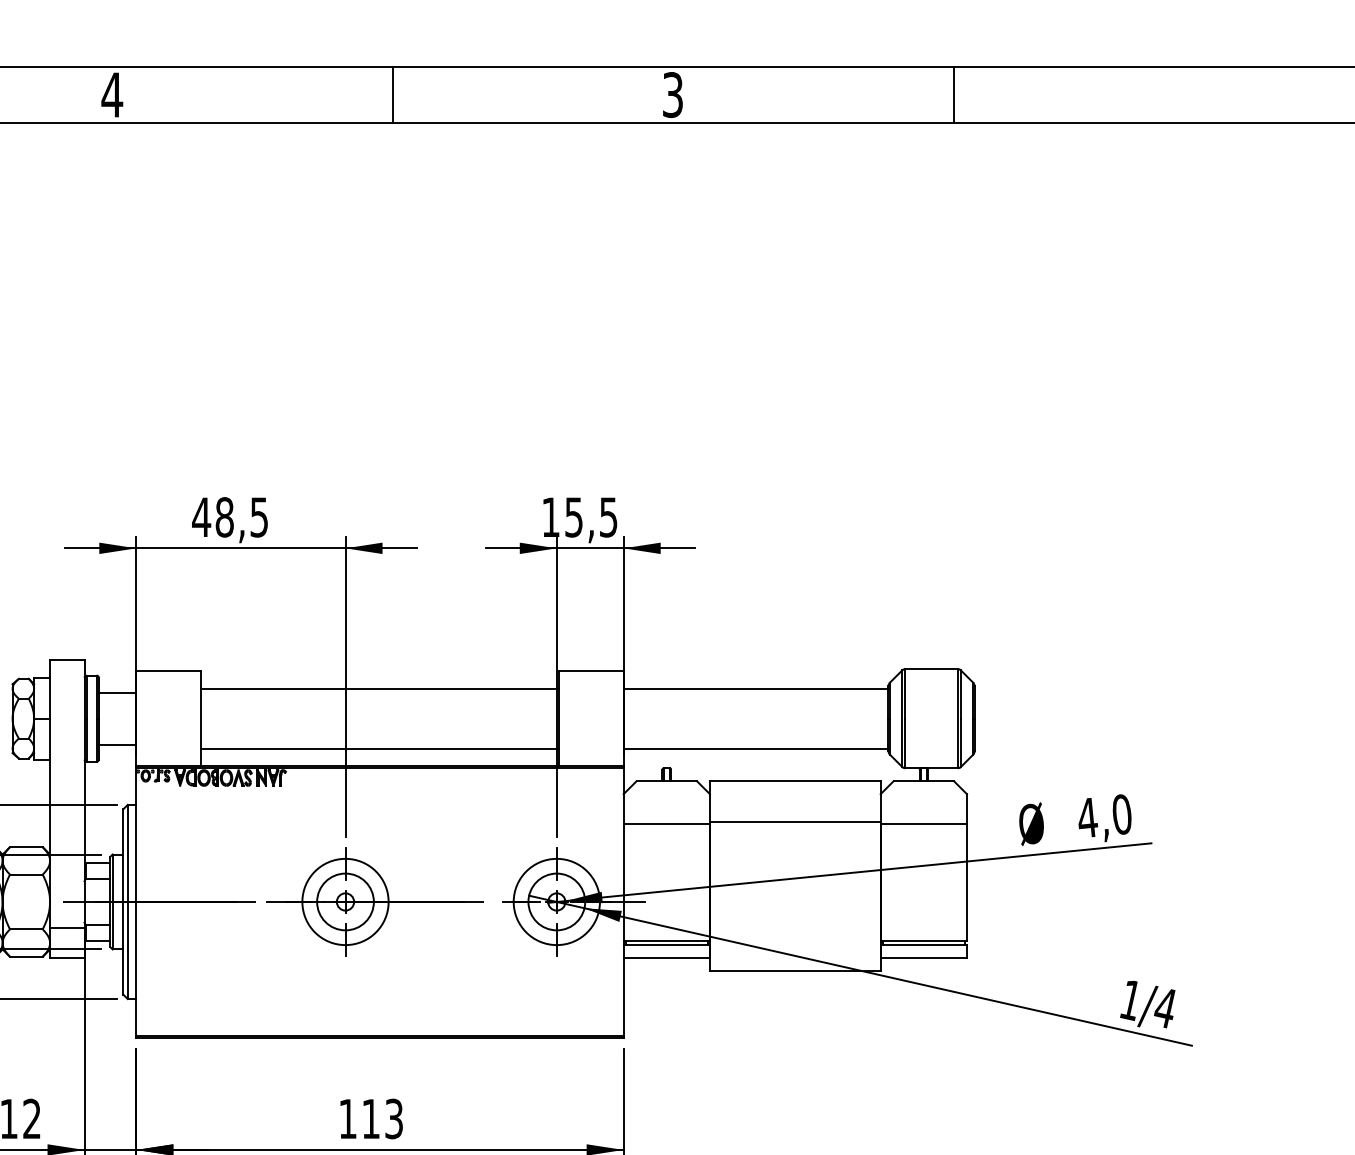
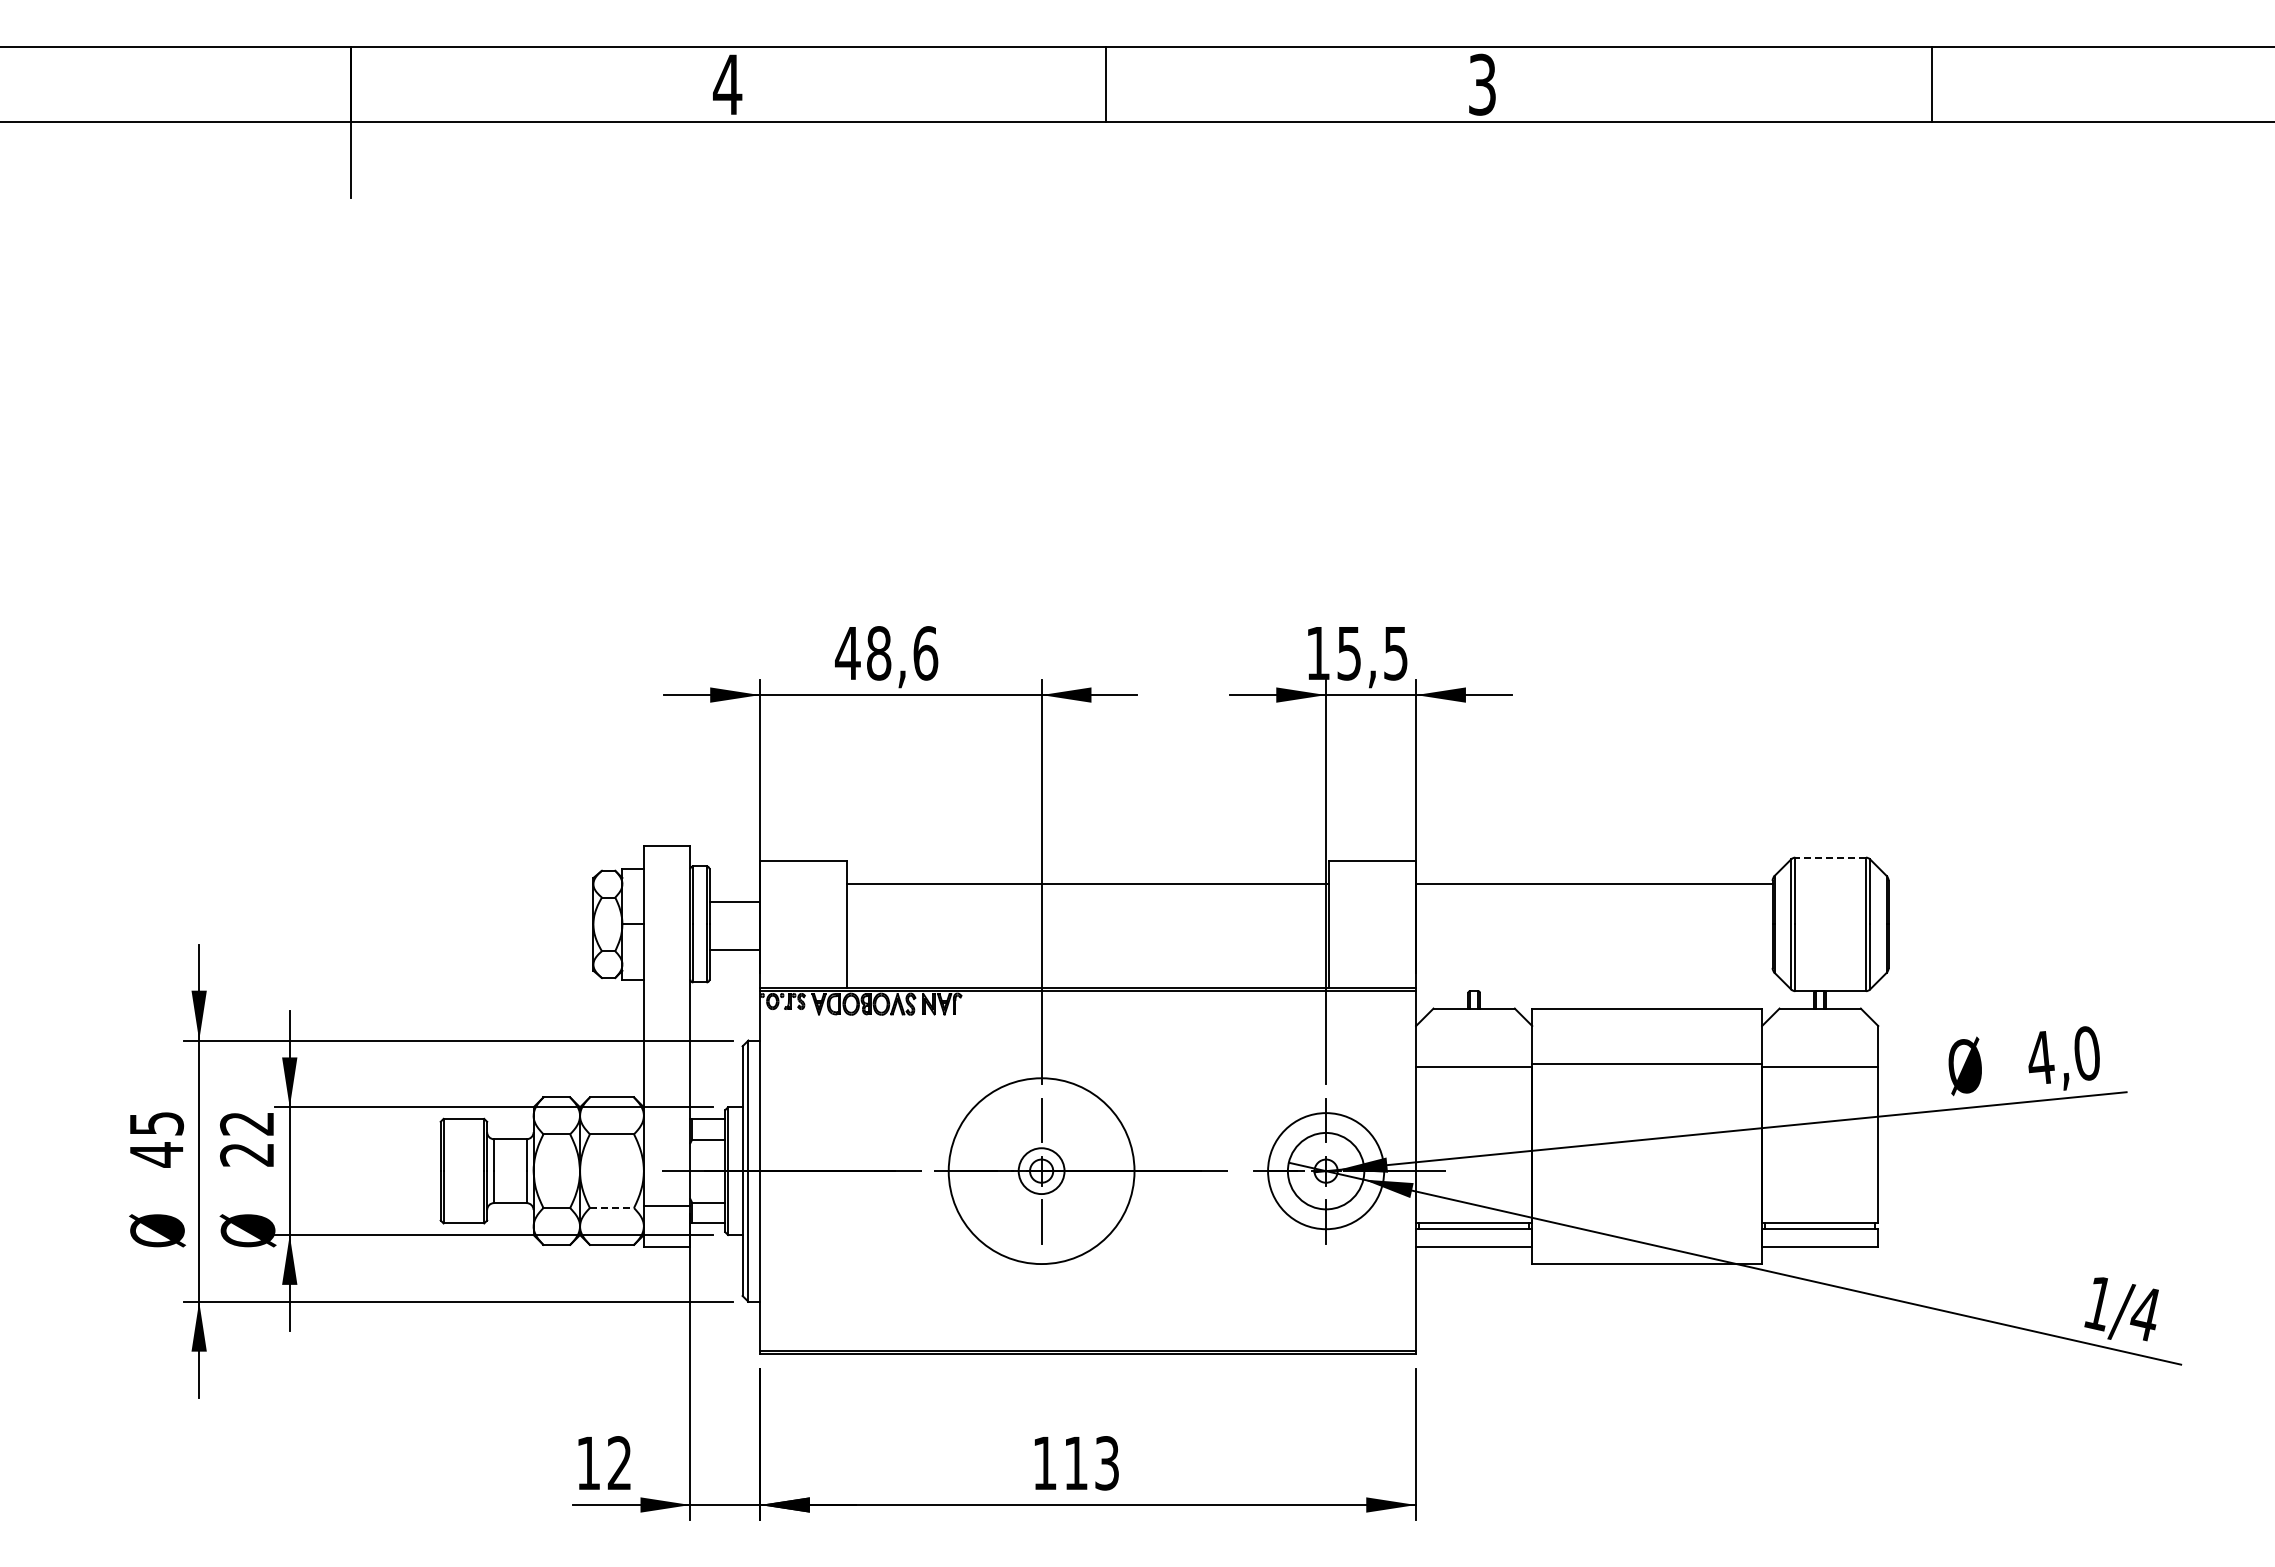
line: (953, 94) -> (1931, 84), moved
text: (259, 517) -> (925, 653), 48,5 -> 48,6
line: (931, 668) -> (1830, 857), solid -> dashed
line: (117, 692) -> (734, 949), moved
line: (117, 744) -> (734, 902), moved
line: (380, 749) -> (1088, 965), removed
line: (756, 749) -> (1594, 965), removed
circle: (345, 901) -> (1041, 1170), size x0.6
circle: (345, 902) -> (1041, 1171), size x1.6
line: (26, 929) -> (612, 1208), solid -> dashed

